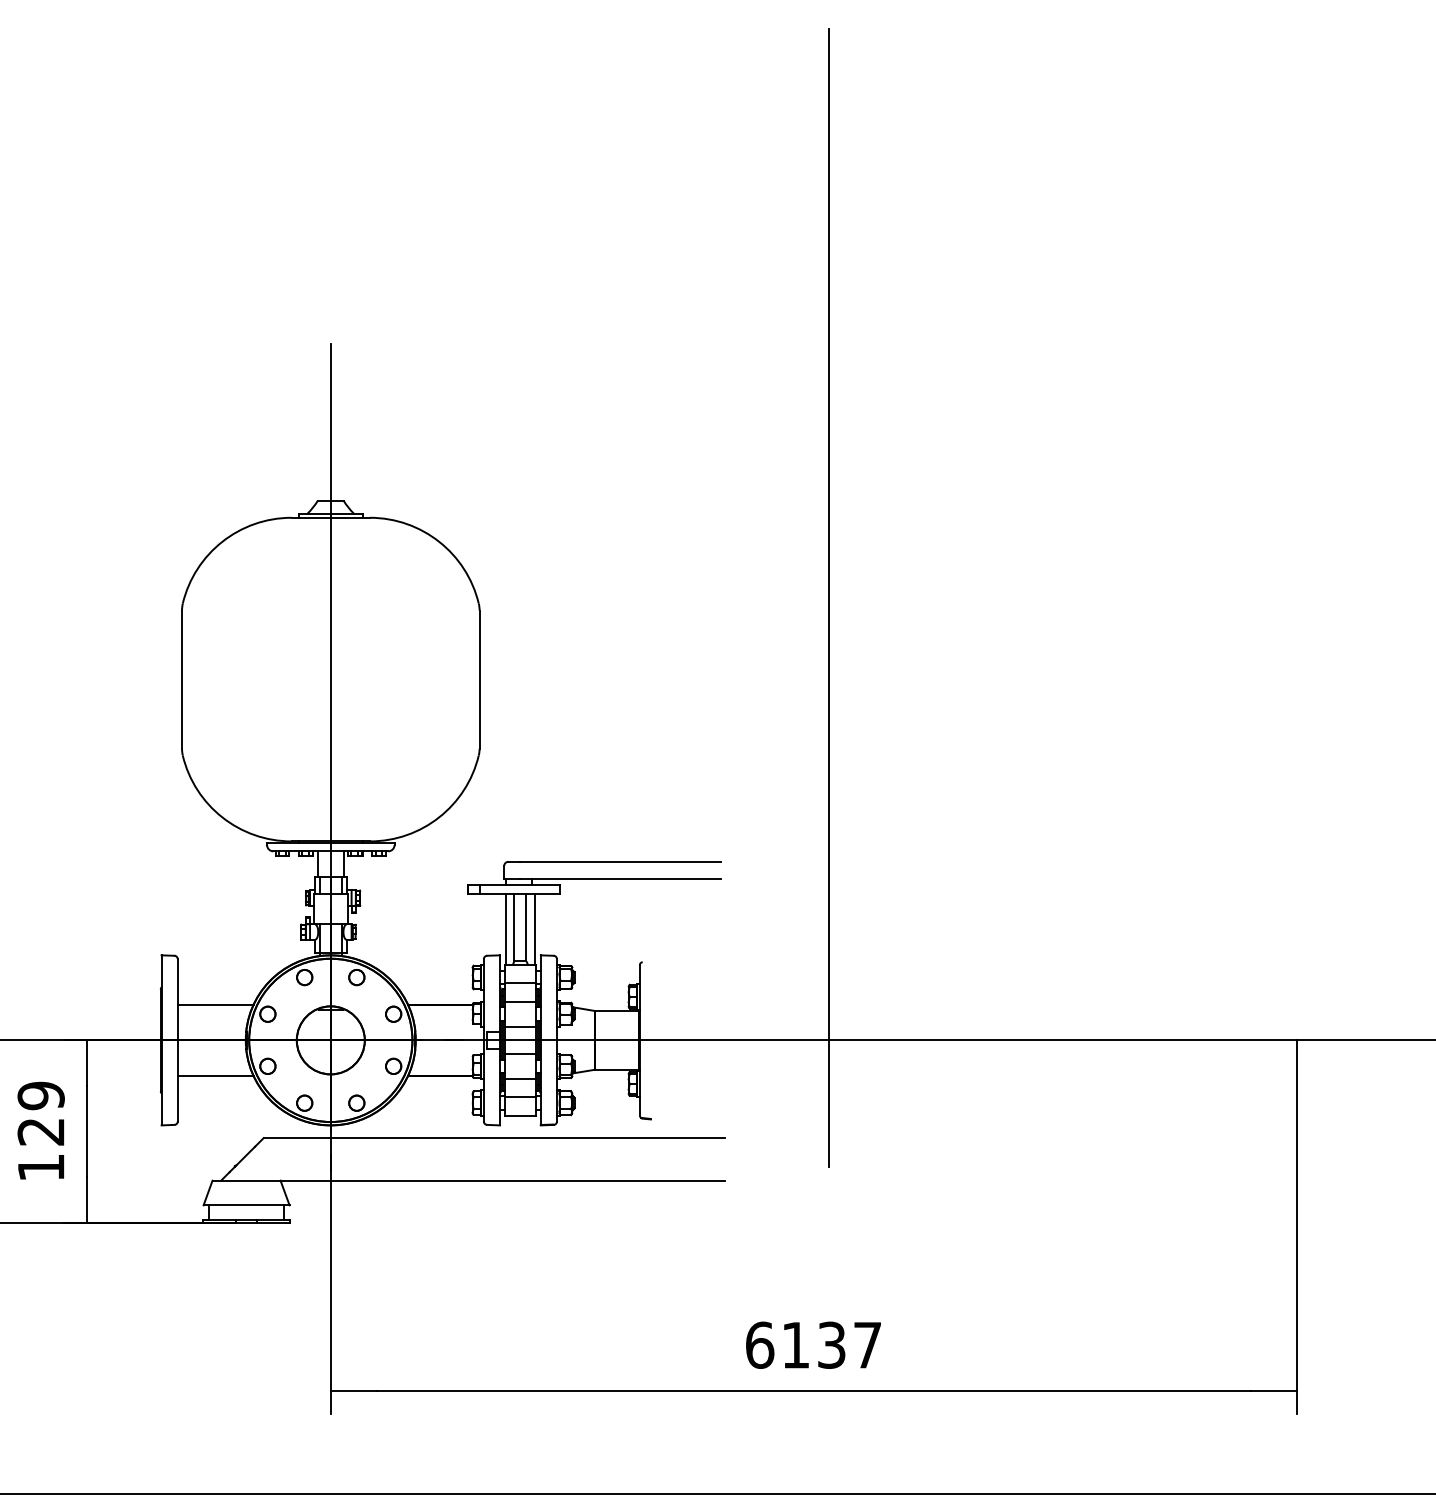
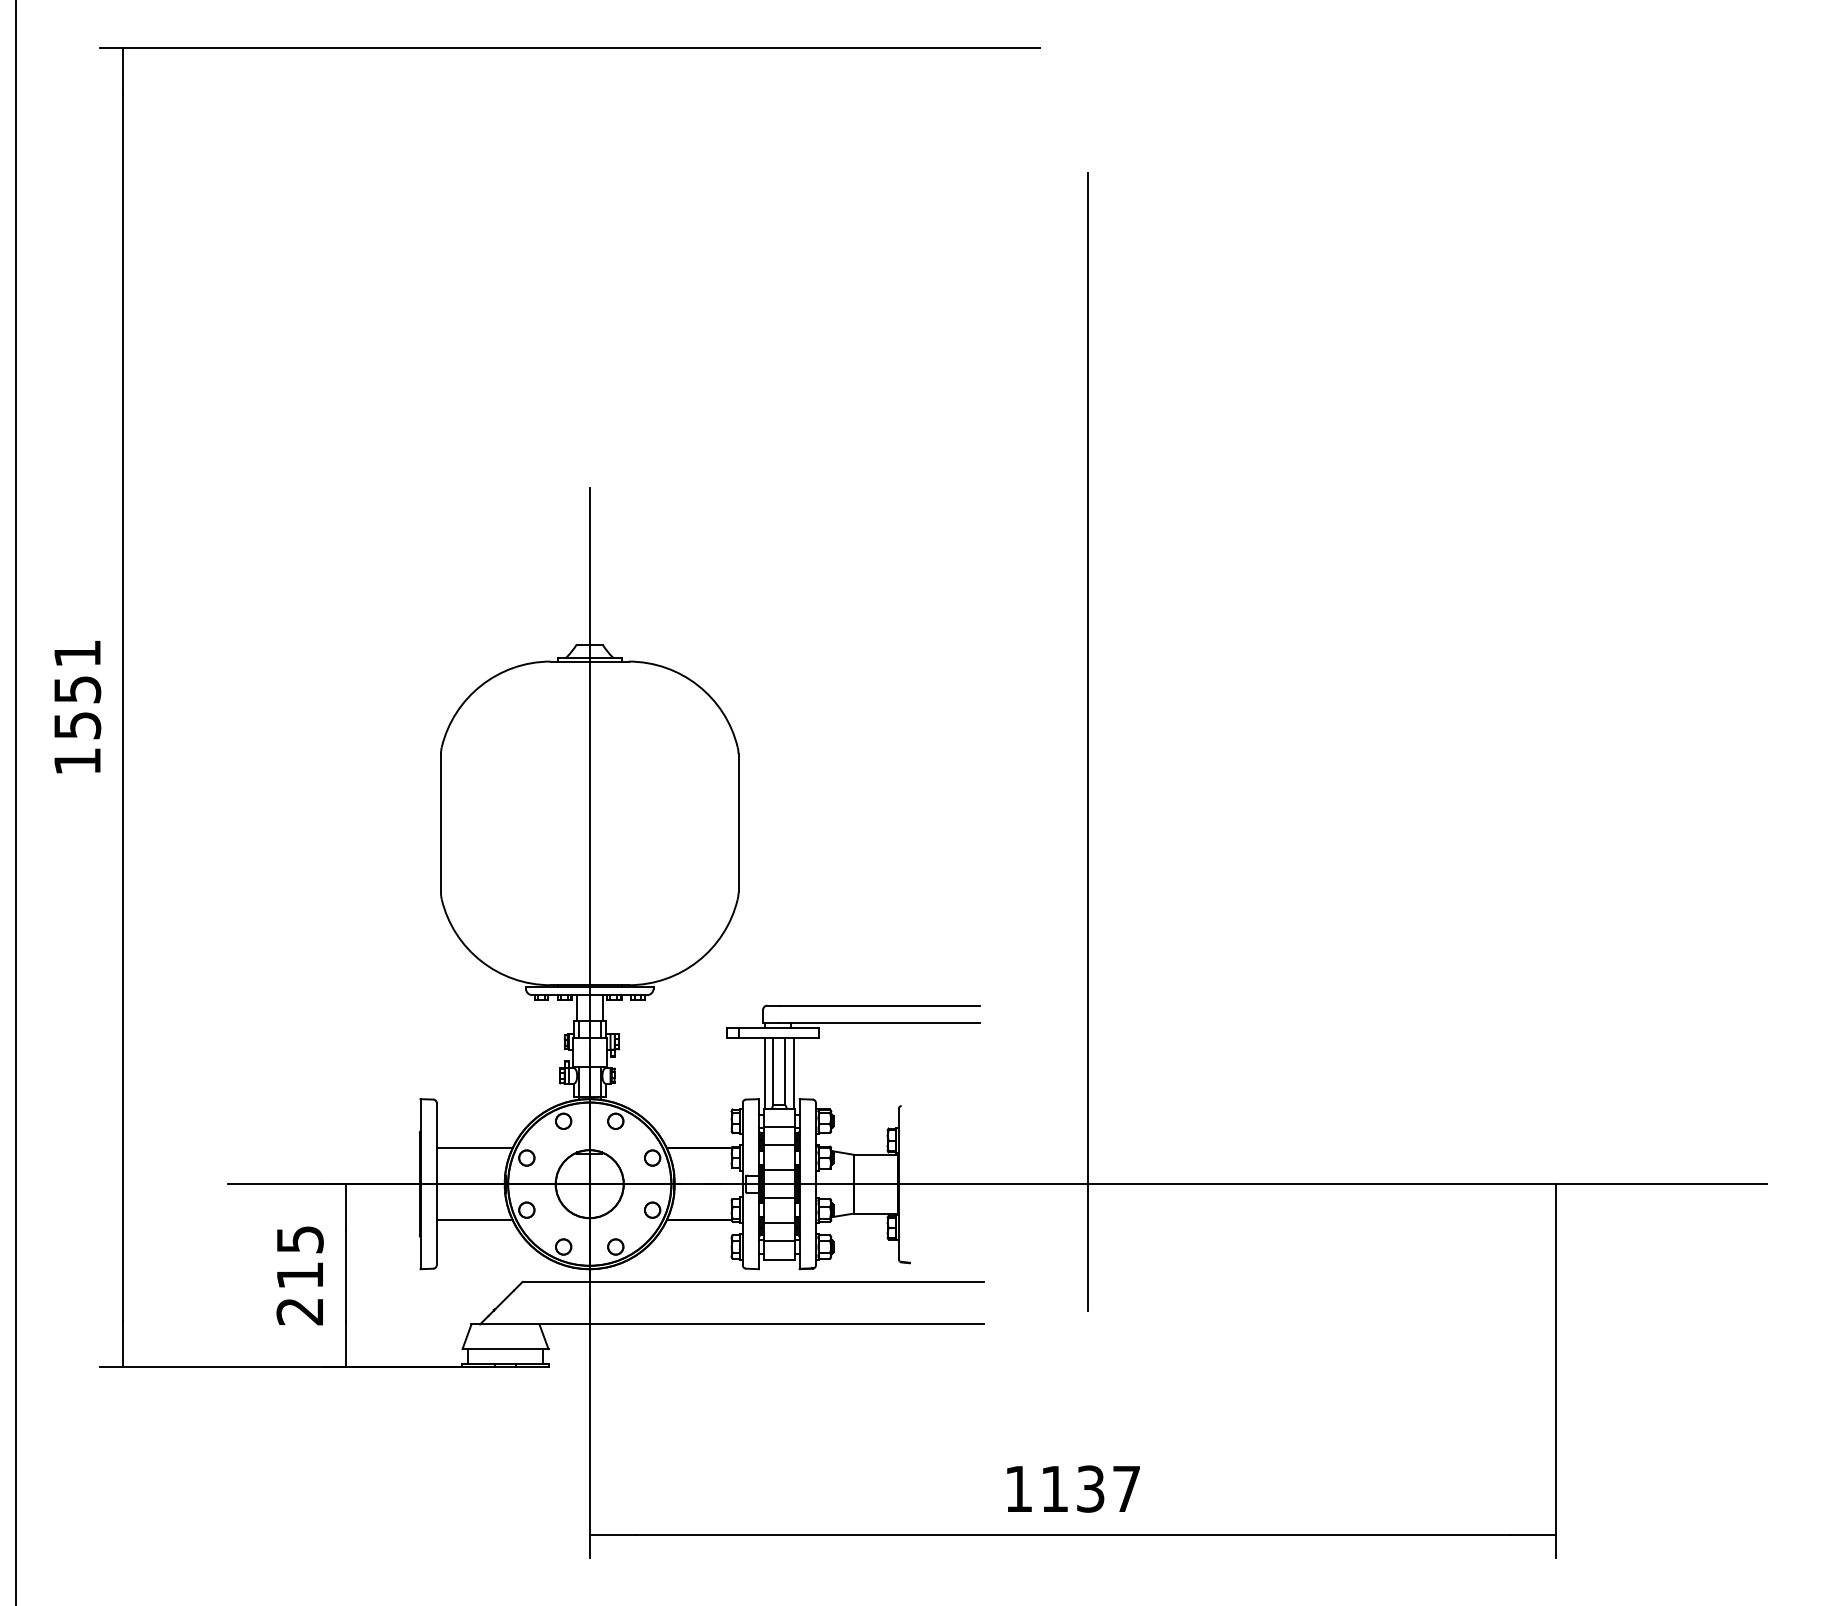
text: (40, 1131) -> (299, 1275), 129 -> 215
text: (760, 1344) -> (1019, 1488), 6137 -> 1137

